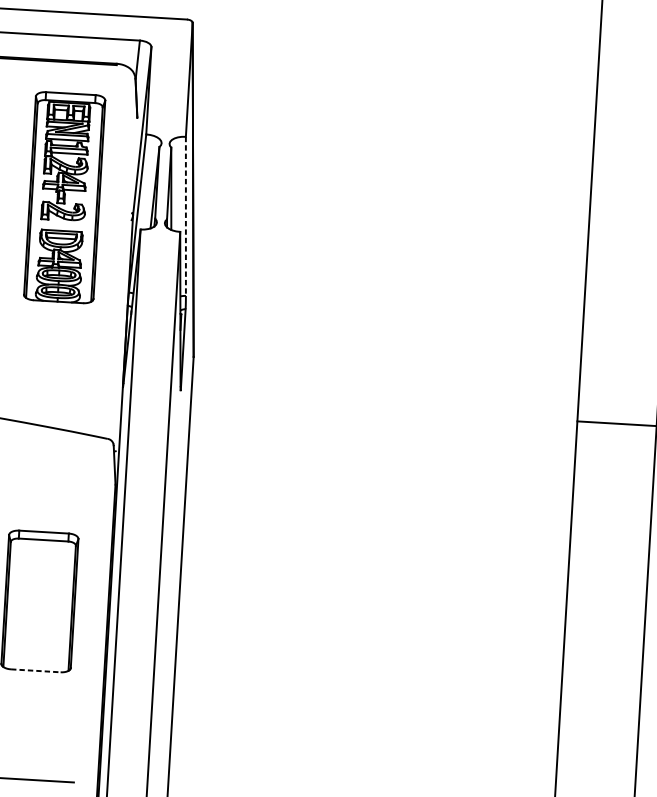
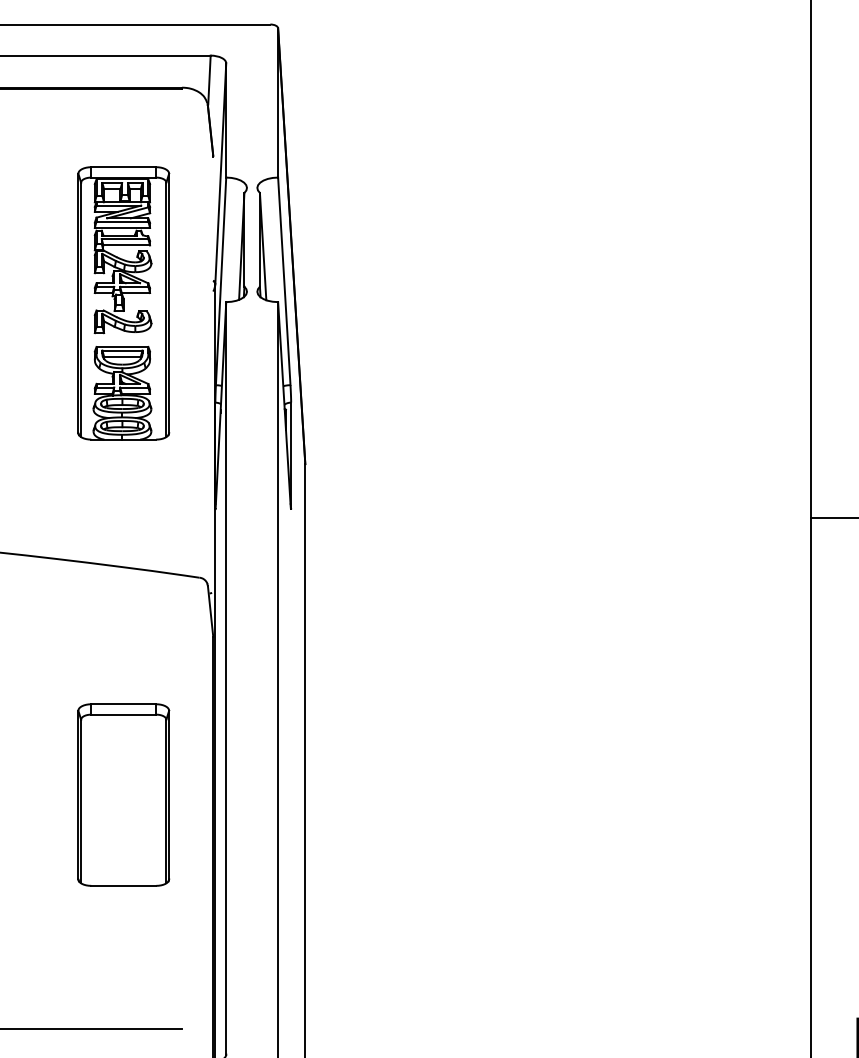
part: (64, 197) -> (123, 303), moved
line: (186, 216) -> (284, 281), dashed -> solid
line: (36, 670) -> (124, 885), dashed -> solid

